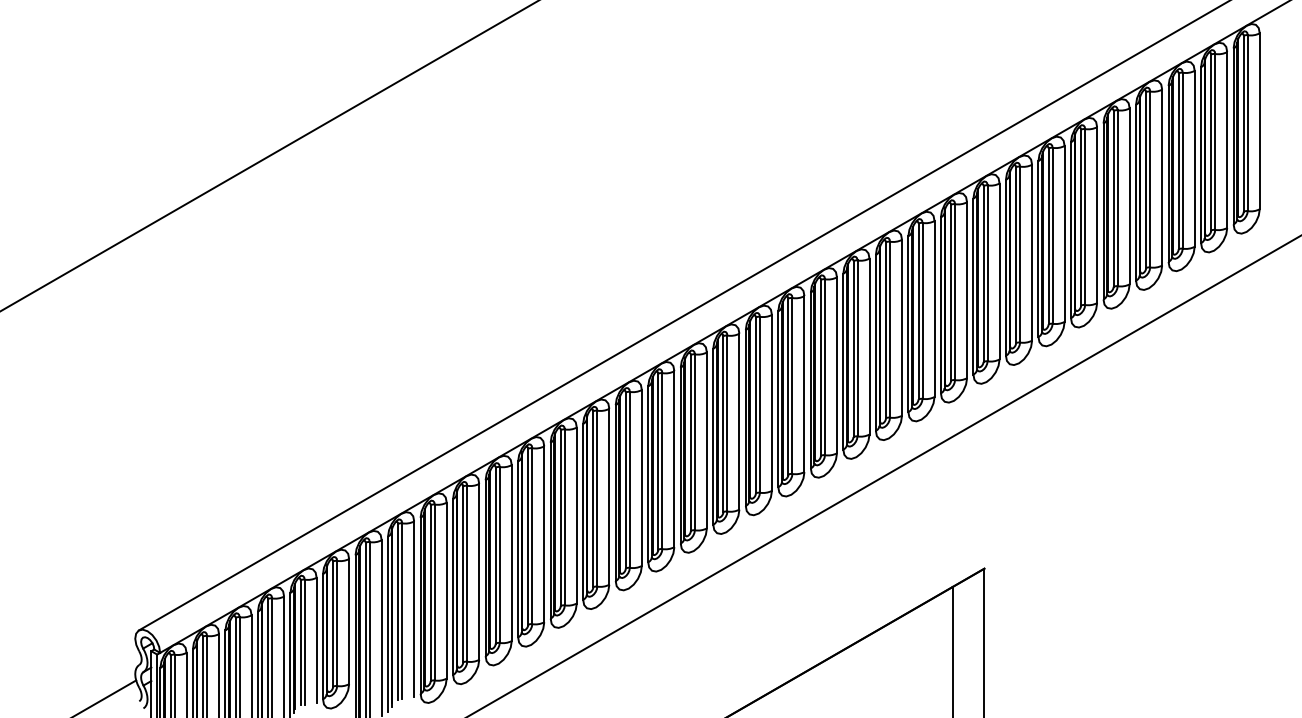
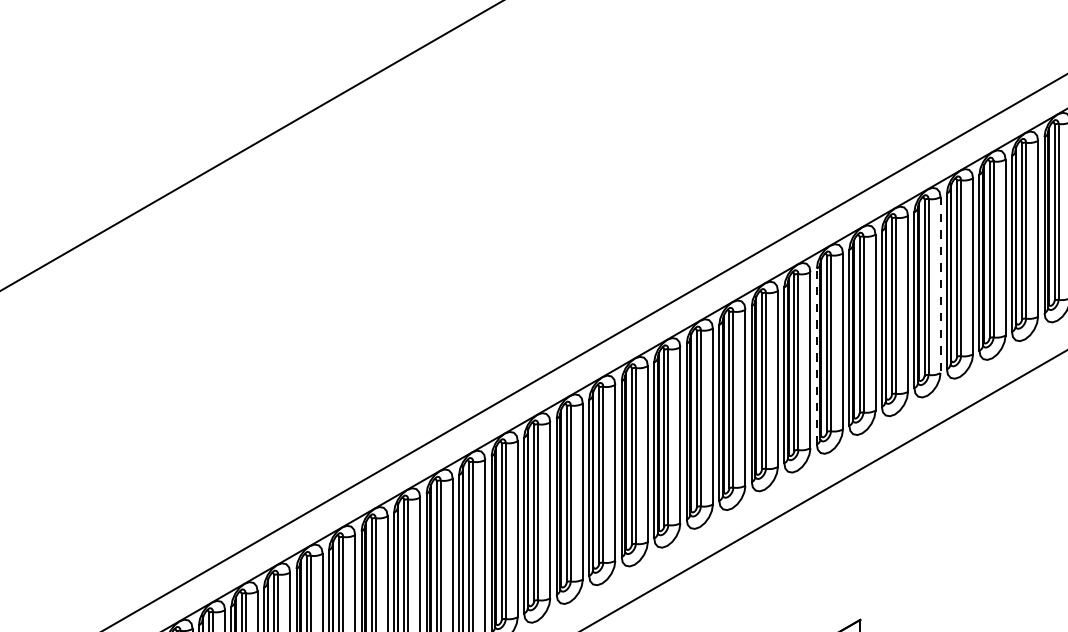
line: (1064, 233) -> (940, 284), solid -> dashed
line: (940, 305) -> (816, 356), solid -> dashed

